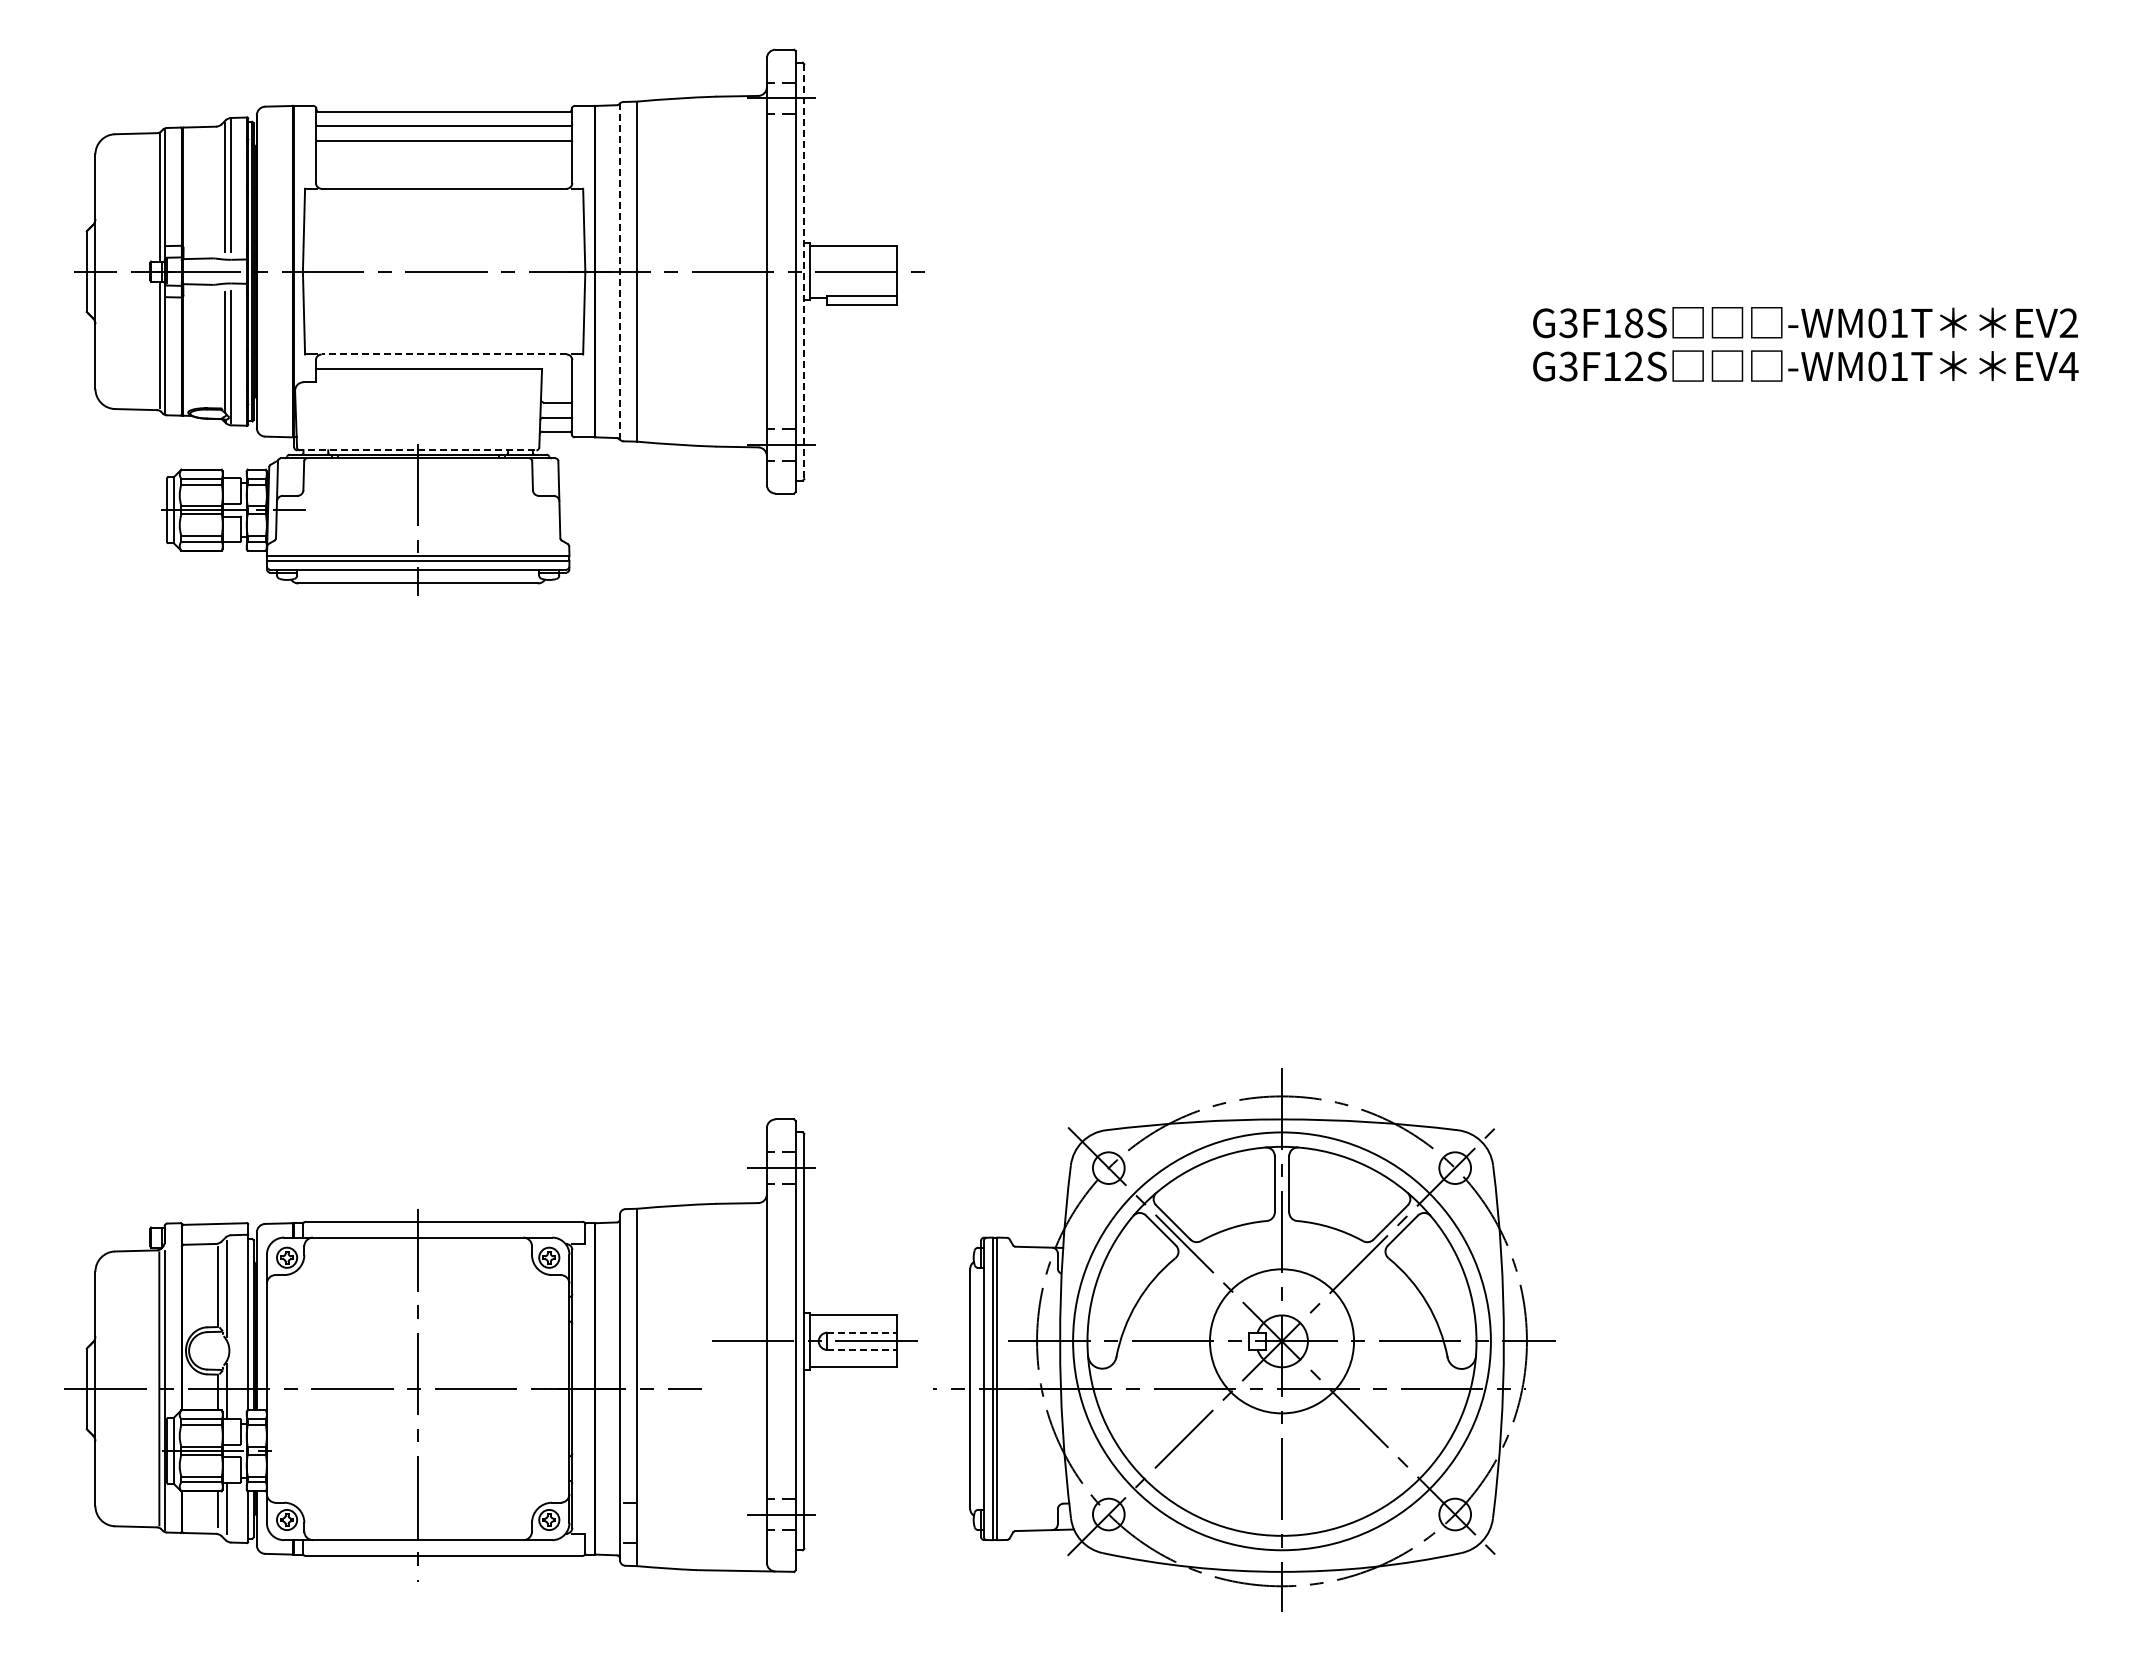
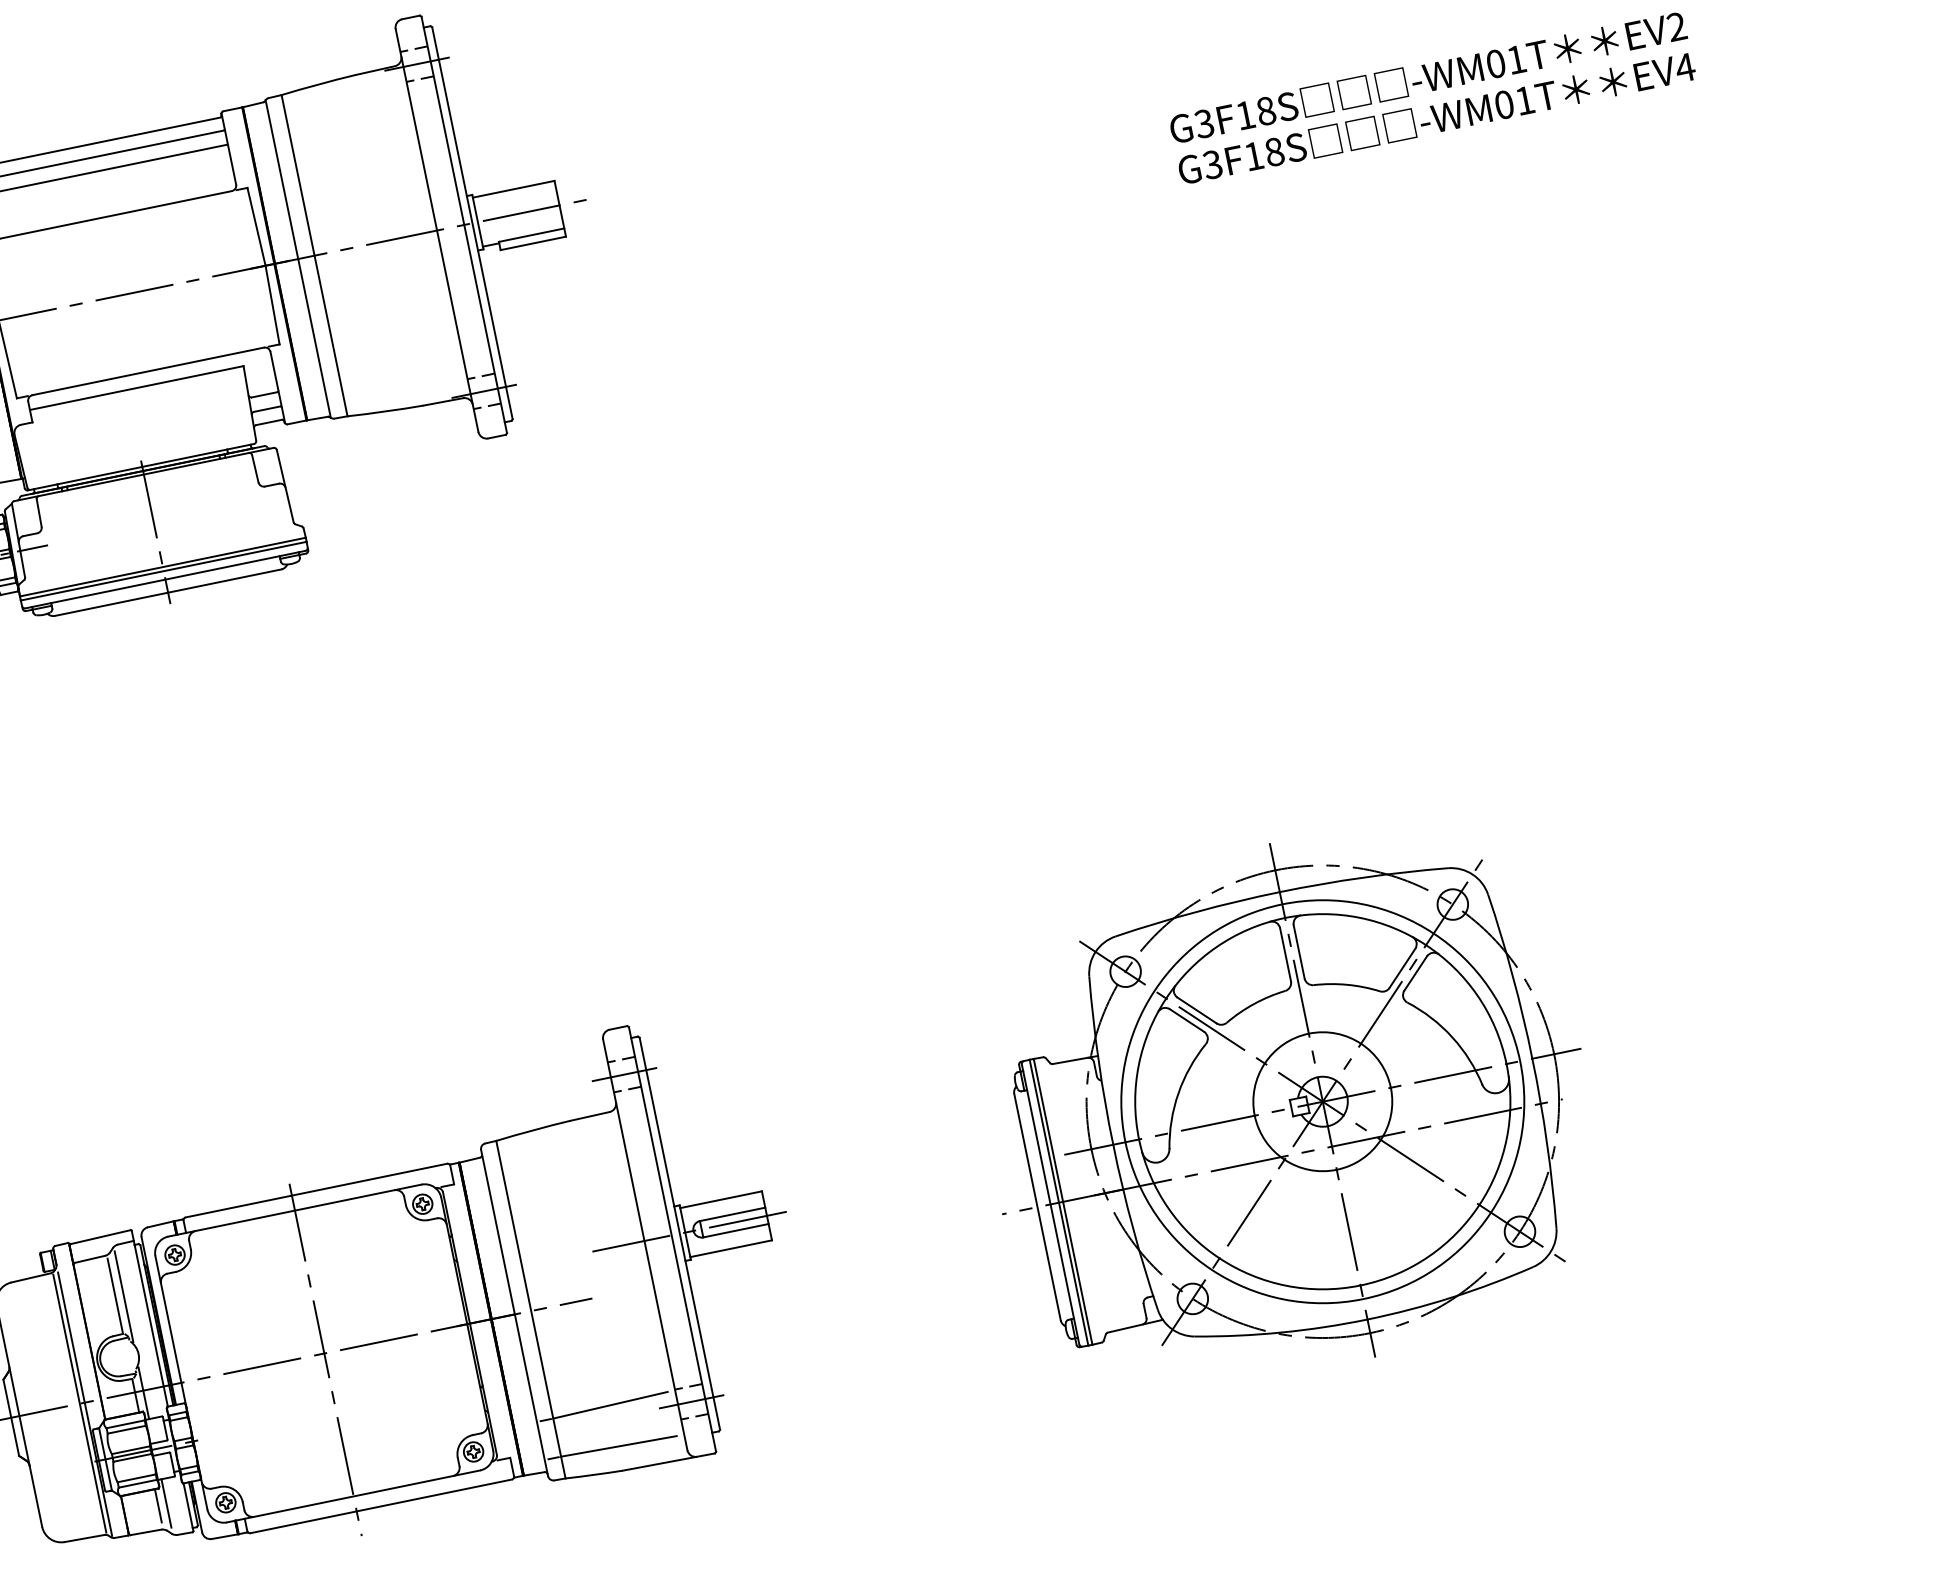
line: (619, 272) -> (298, 259), dashed -> solid
line: (804, 272) -> (472, 224), dashed -> solid
line: (443, 354) -> (147, 371), dashed -> solid
text: (1634, 366) -> (1275, 151), G3F12S -> G3F18S
line: (416, 450) -> (140, 467), dashed -> solid
line: (861, 1332) -> (732, 1214), dashed -> solid
part: (1244, 1339) -> (1287, 1107), moved
line: (861, 1349) -> (735, 1230), dashed -> solid
line: (697, 1500) -> (609, 1404), added
line: (697, 1544) -> (618, 1446), added

